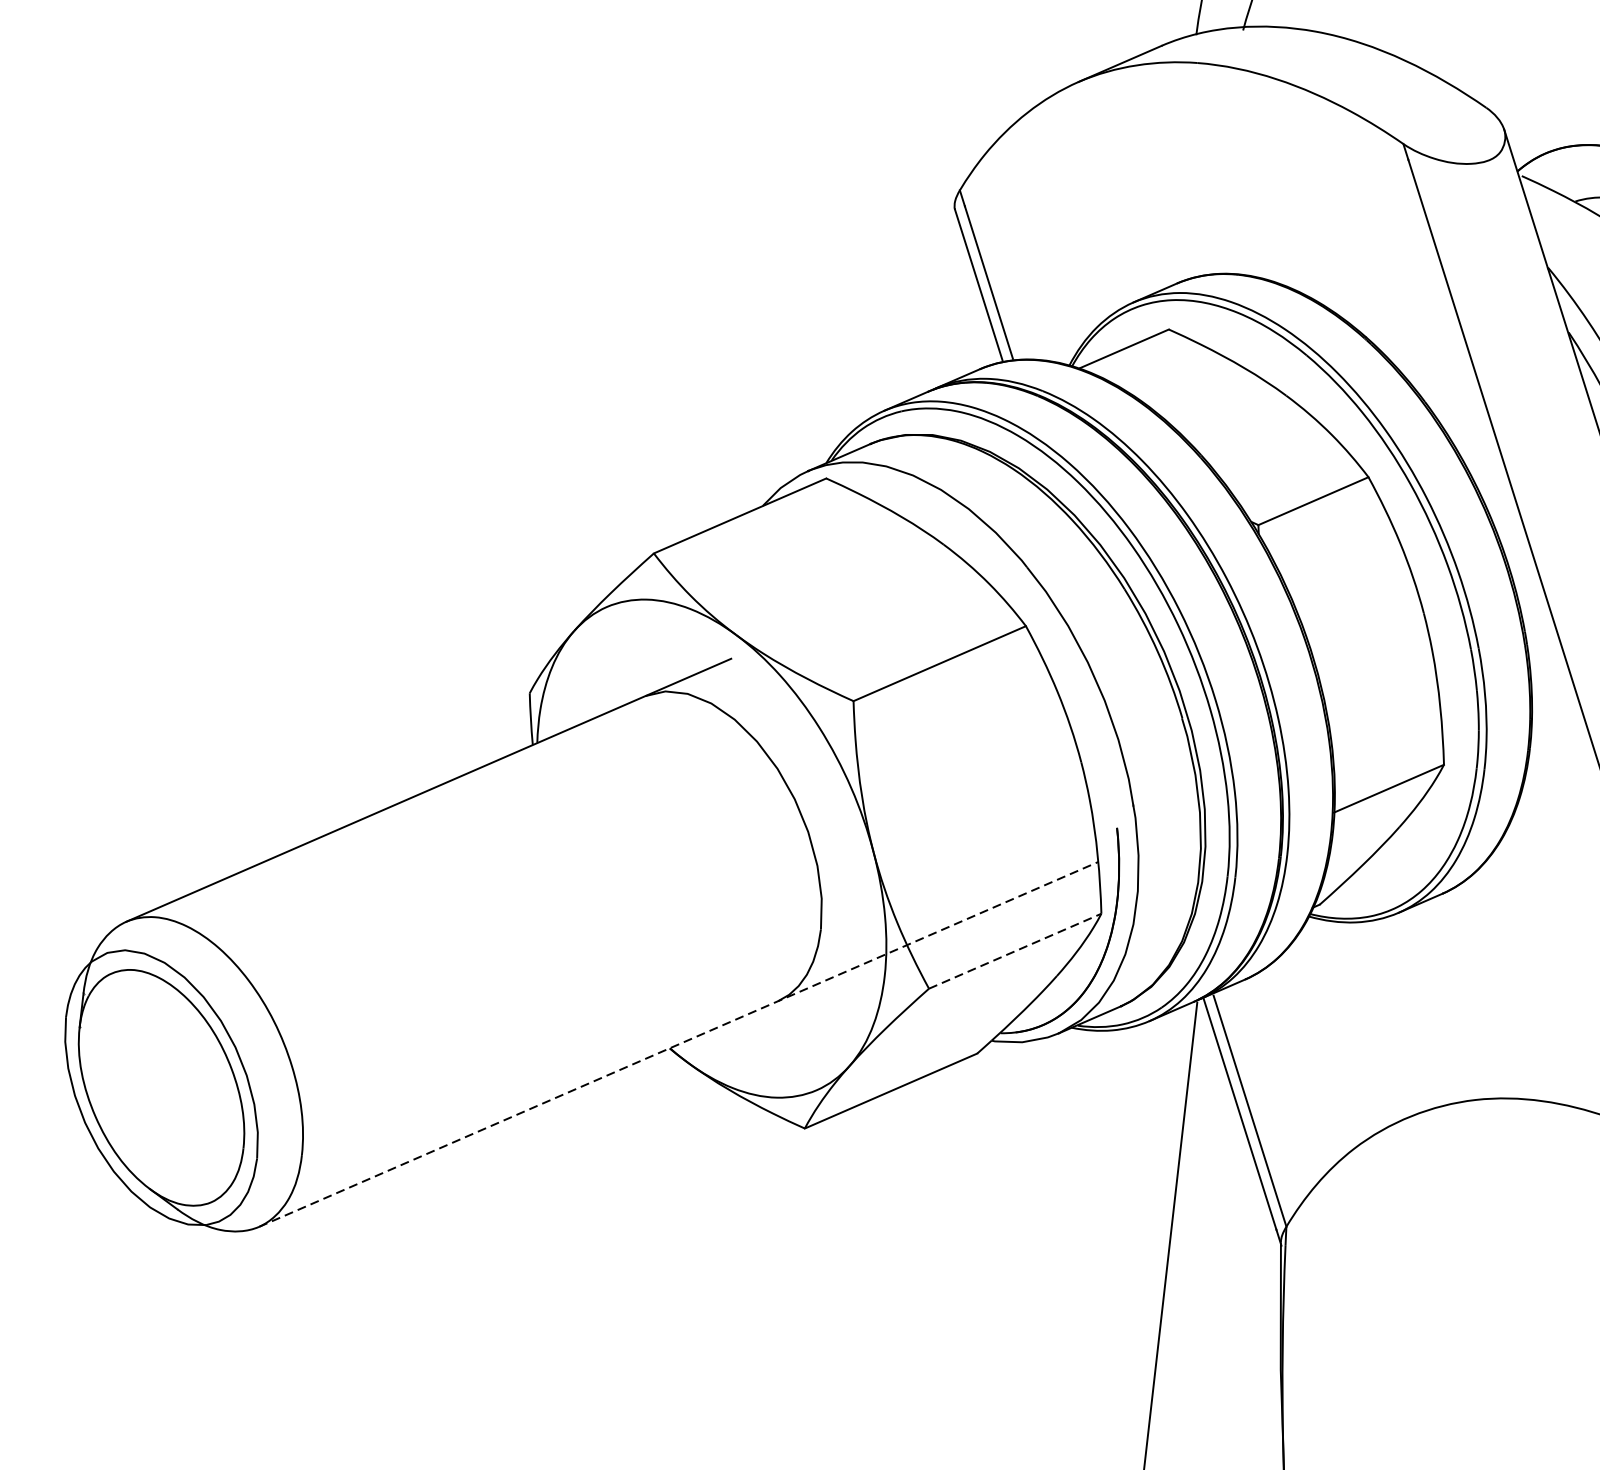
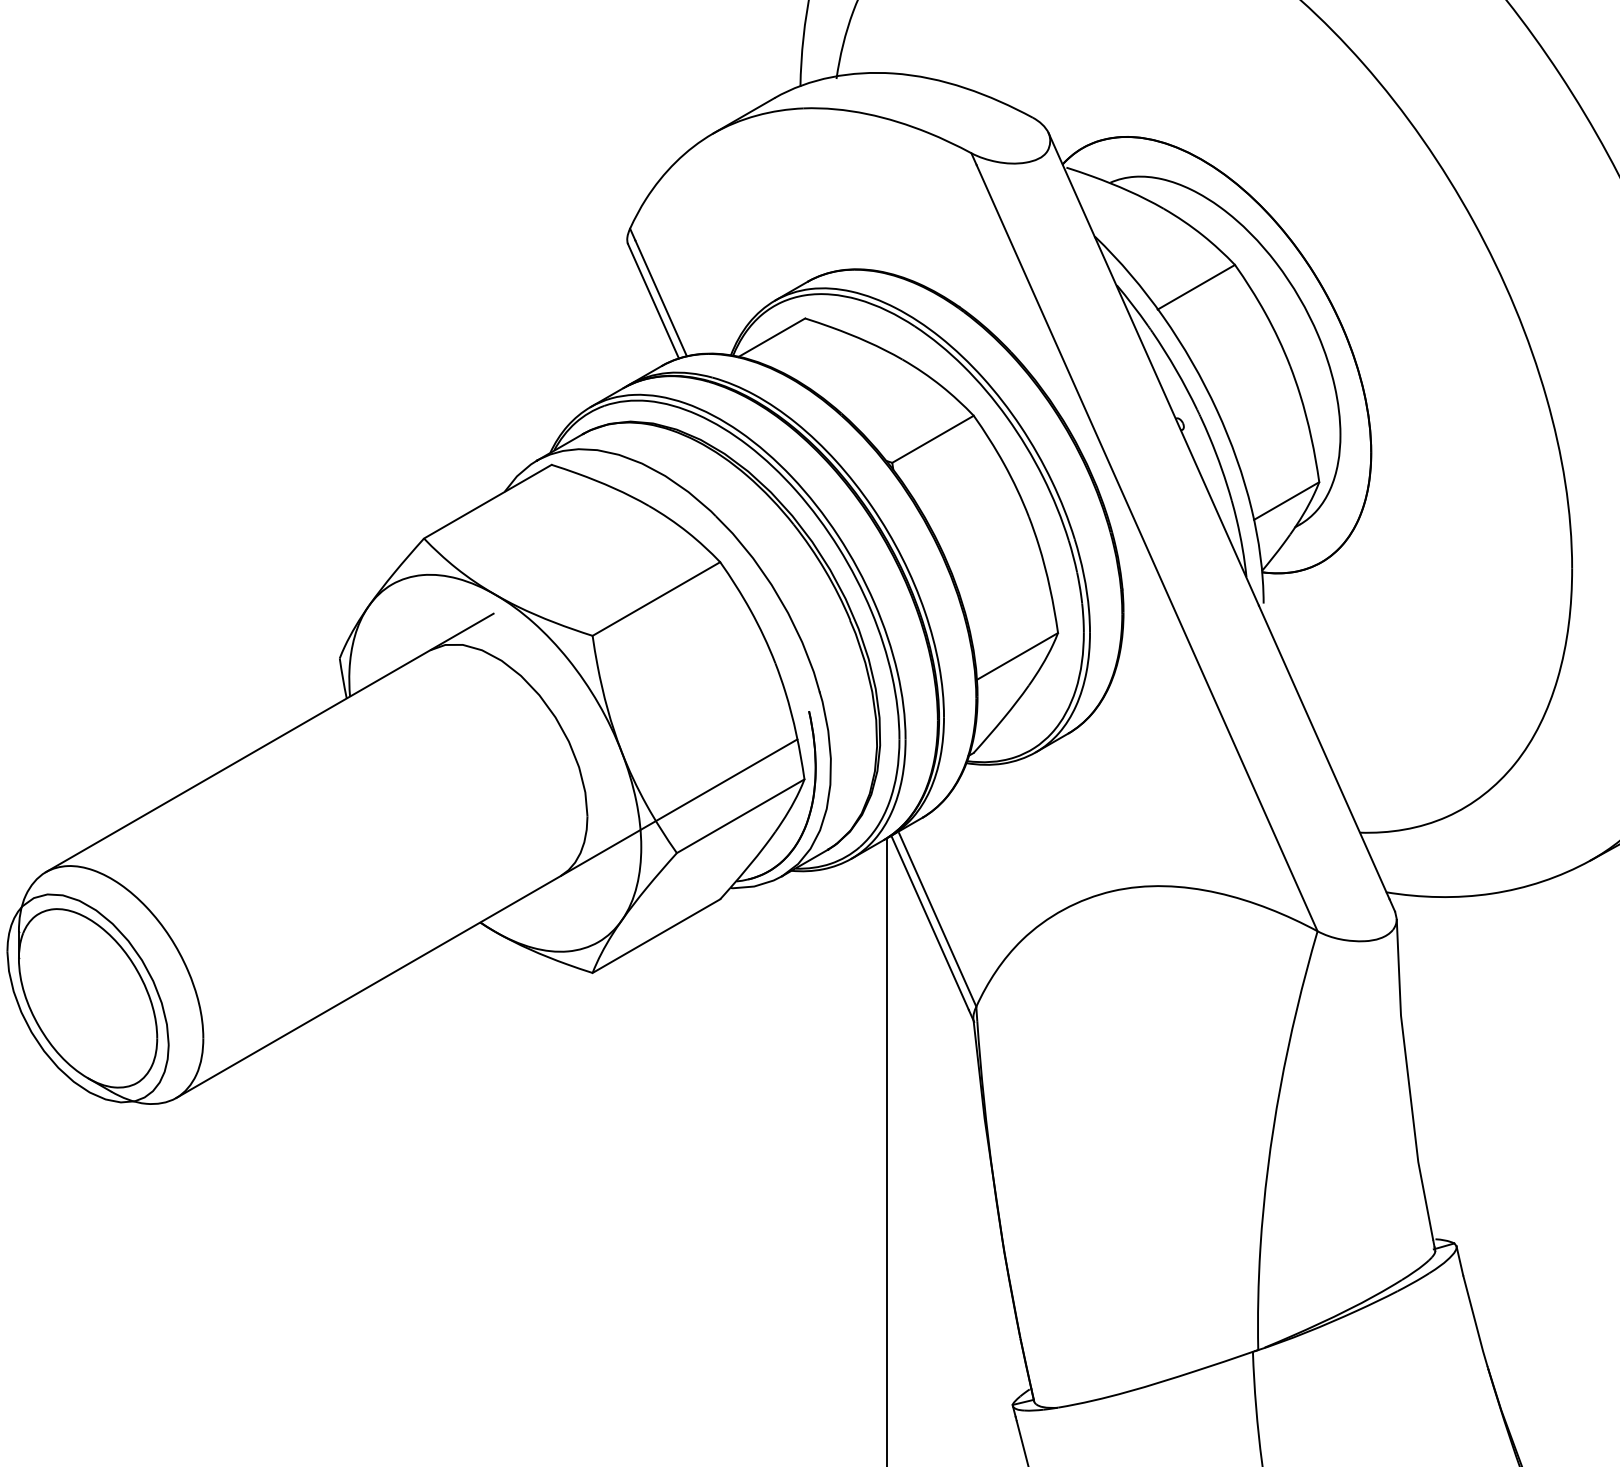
line: (1014, 951) -> (740, 816), dashed -> solid
line: (678, 1044) -> (486, 918), dashed -> solid

